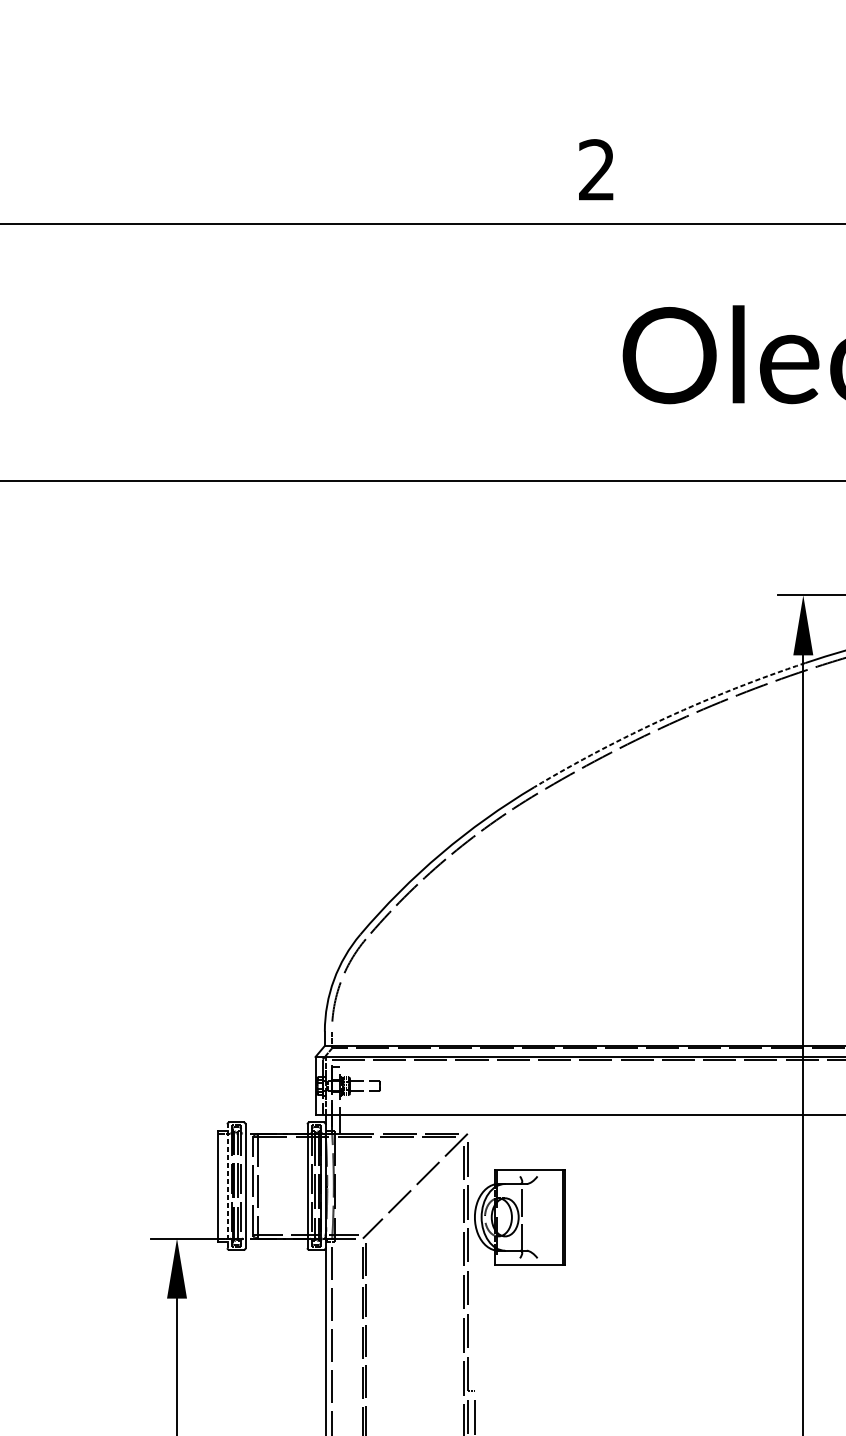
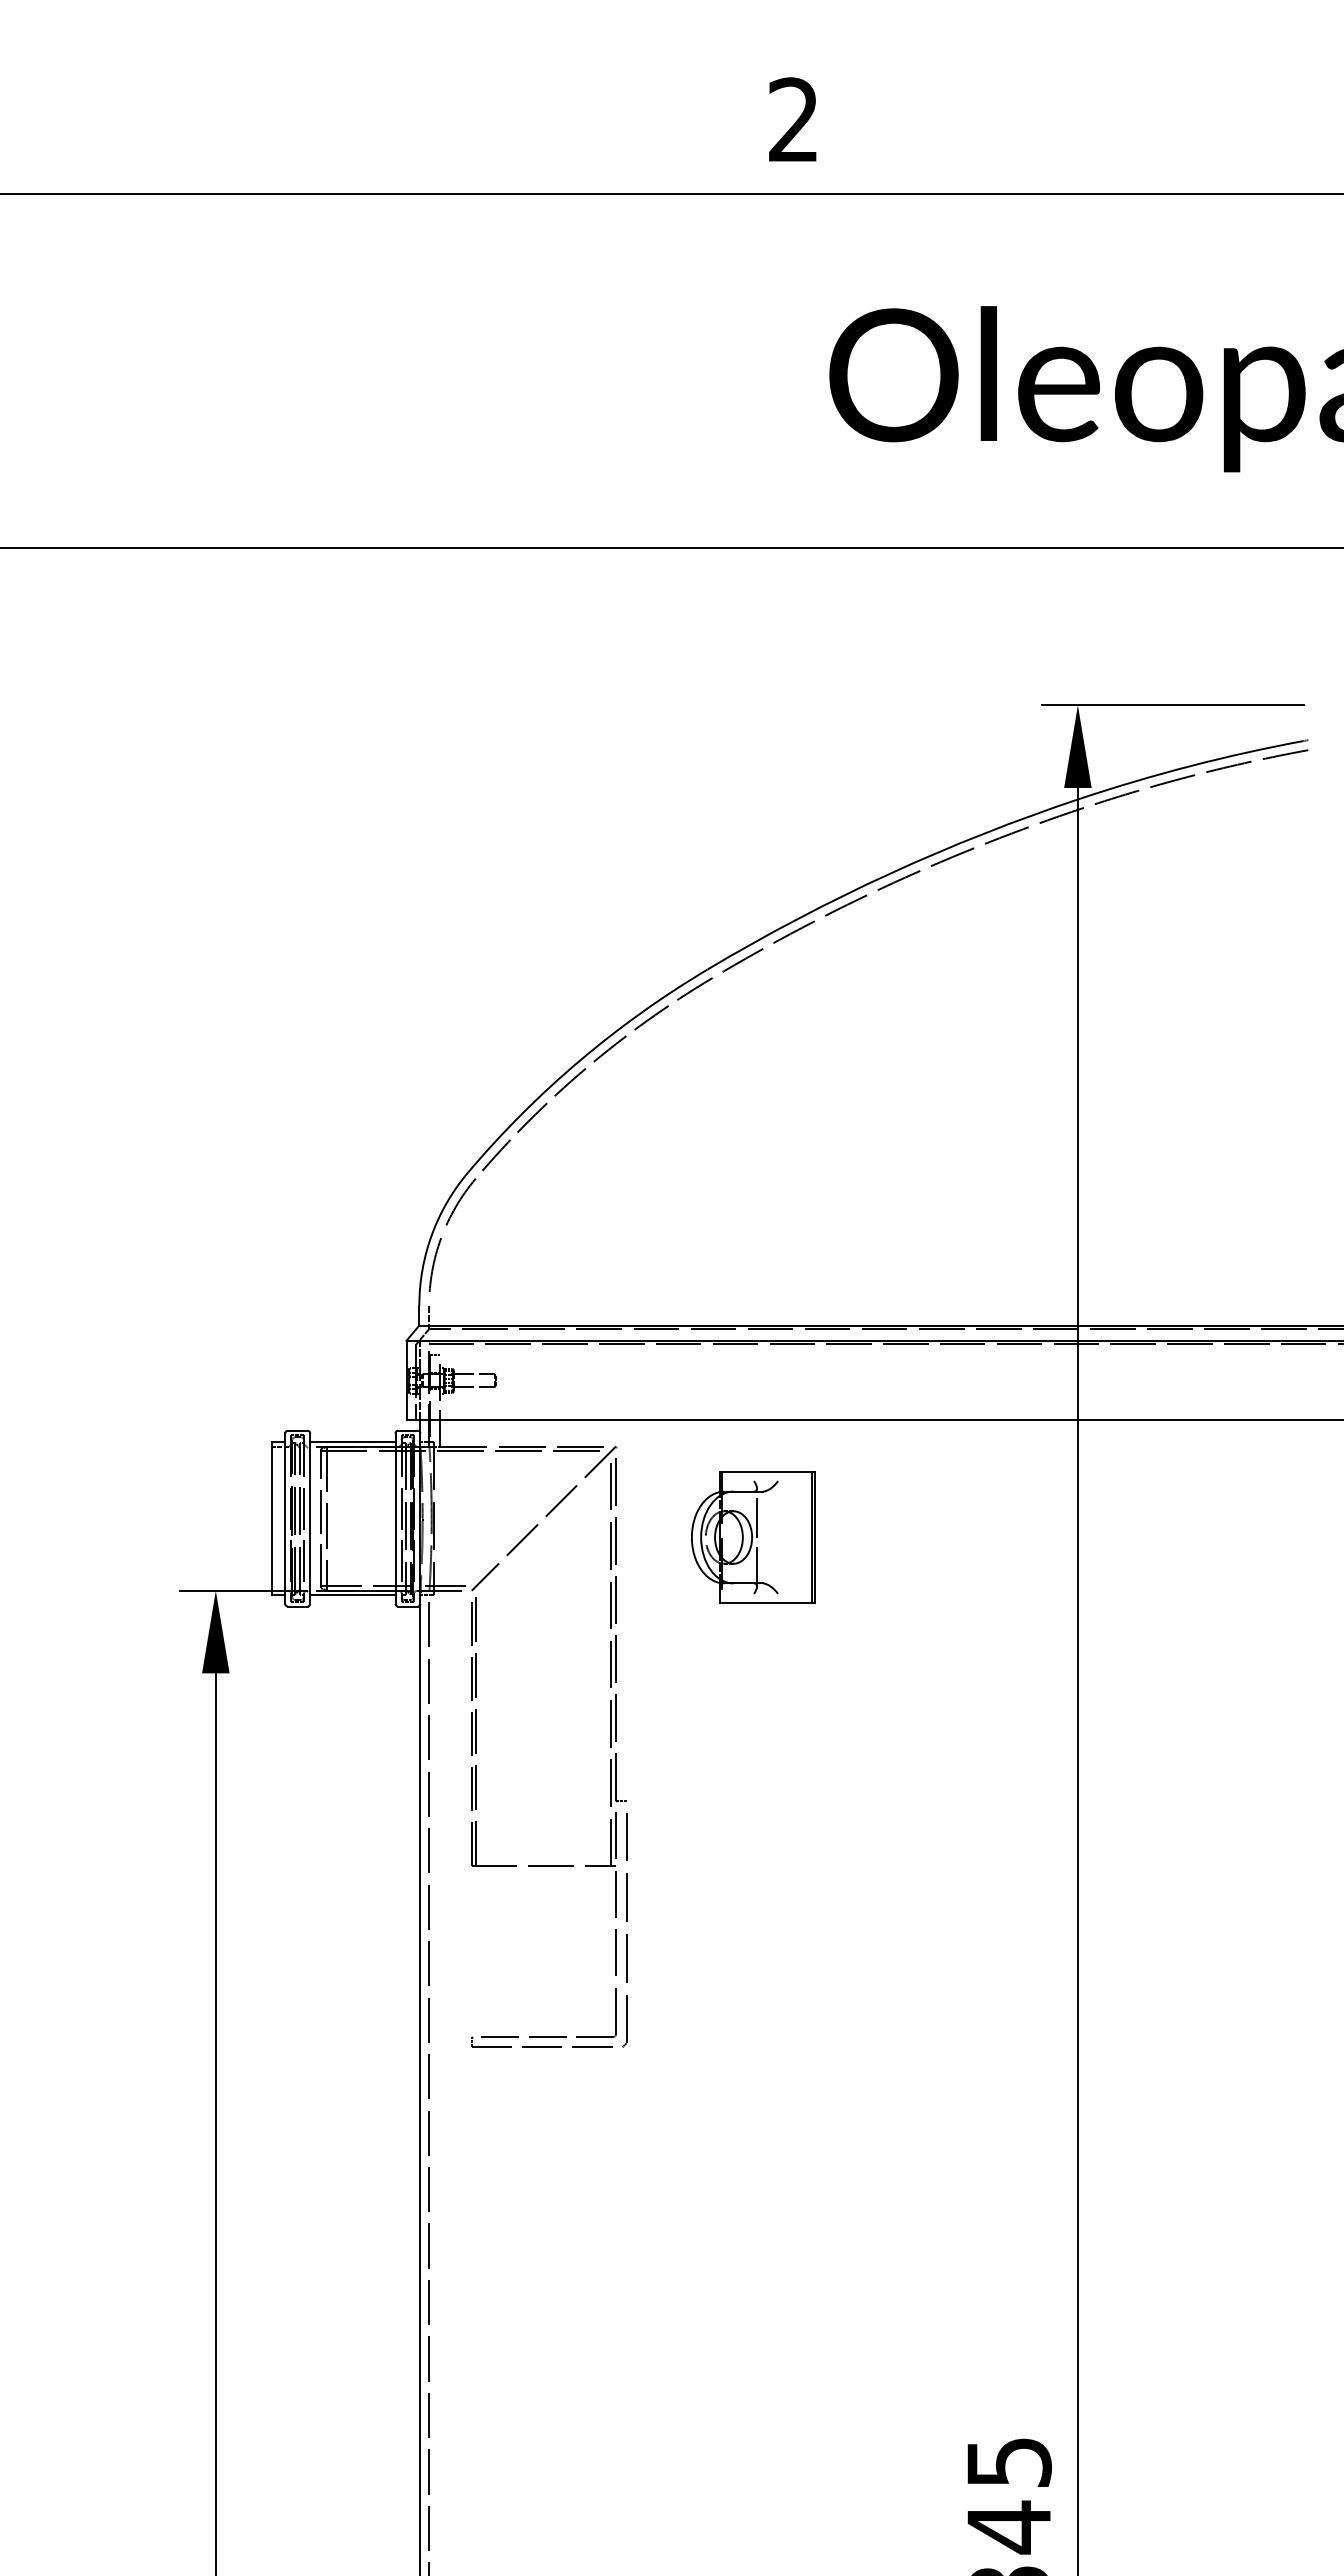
arc: (666, 717) -> (889, 873), dashed -> solid
line: (276, 1130) -> (352, 1442), added
line: (227, 1186) -> (285, 1518), dashed -> solid
part: (519, 1217) -> (753, 1537), moved
line: (276, 1241) -> (352, 1594), added

